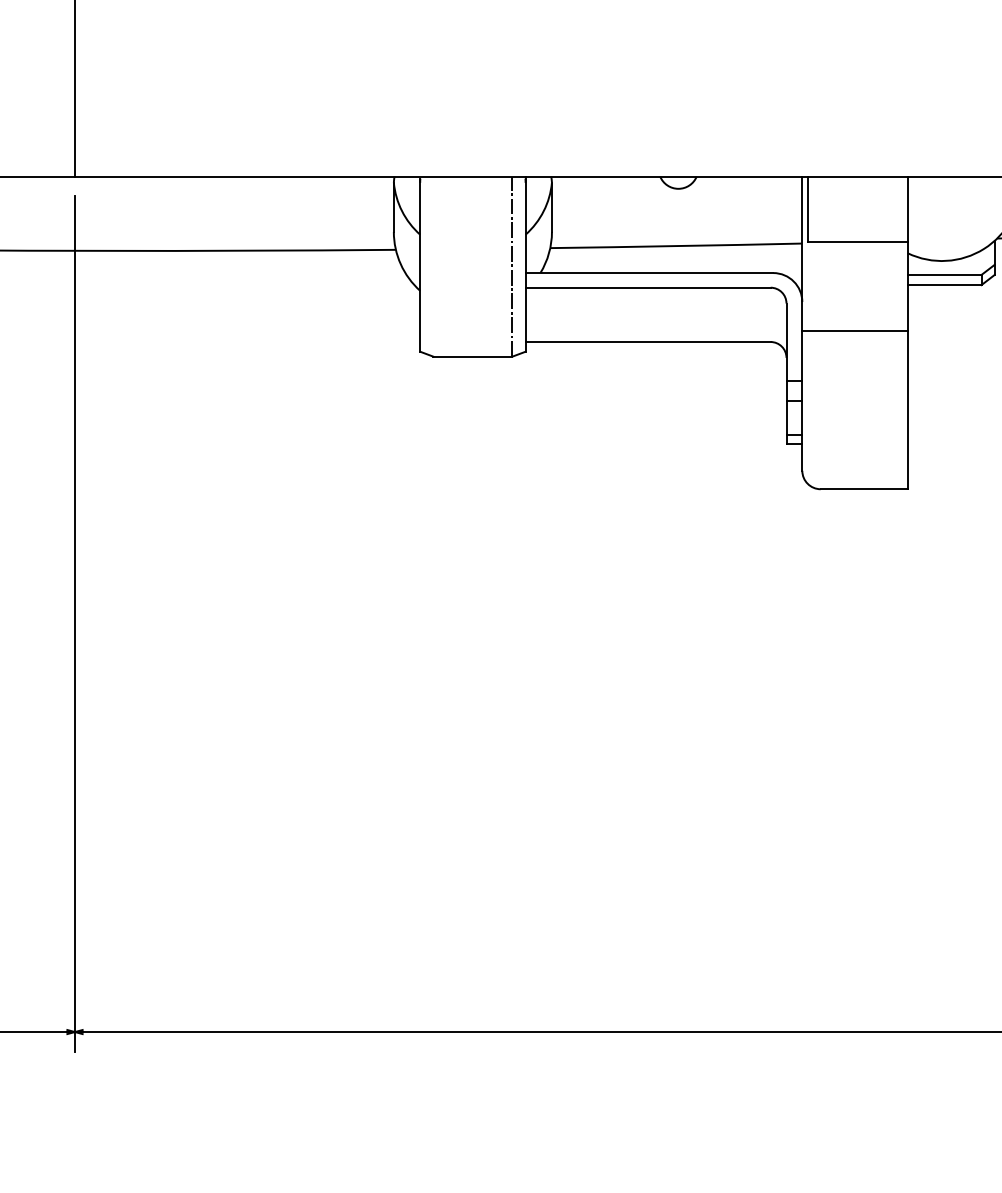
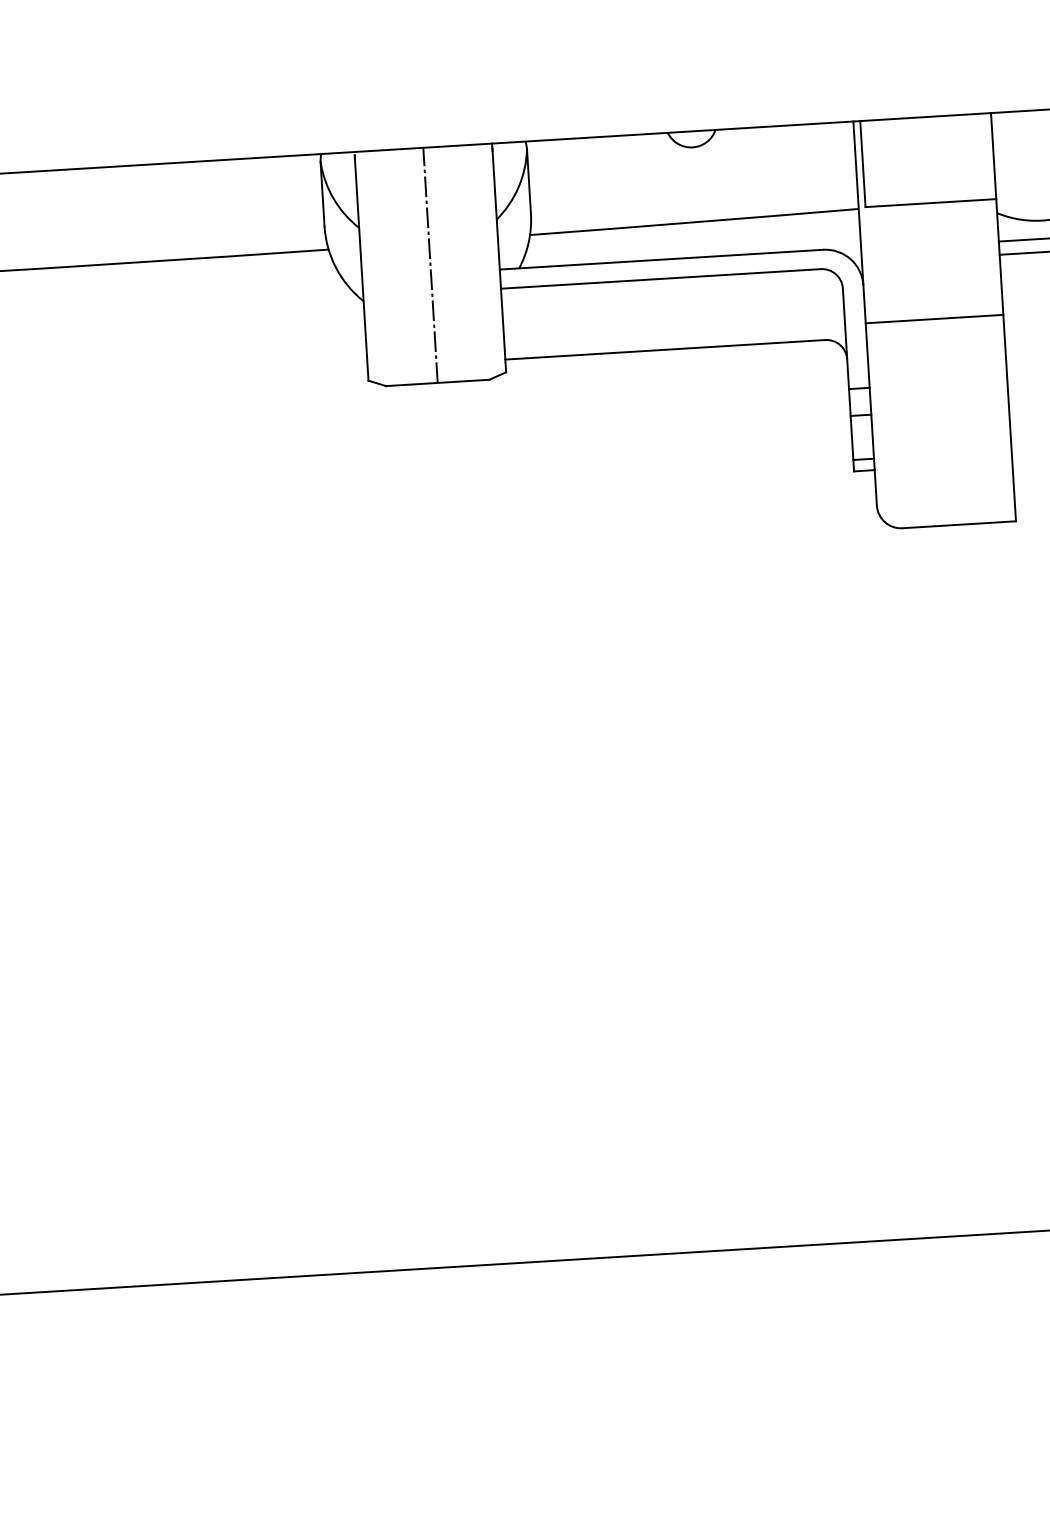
line: (511, 266) -> (429, 265), moved

